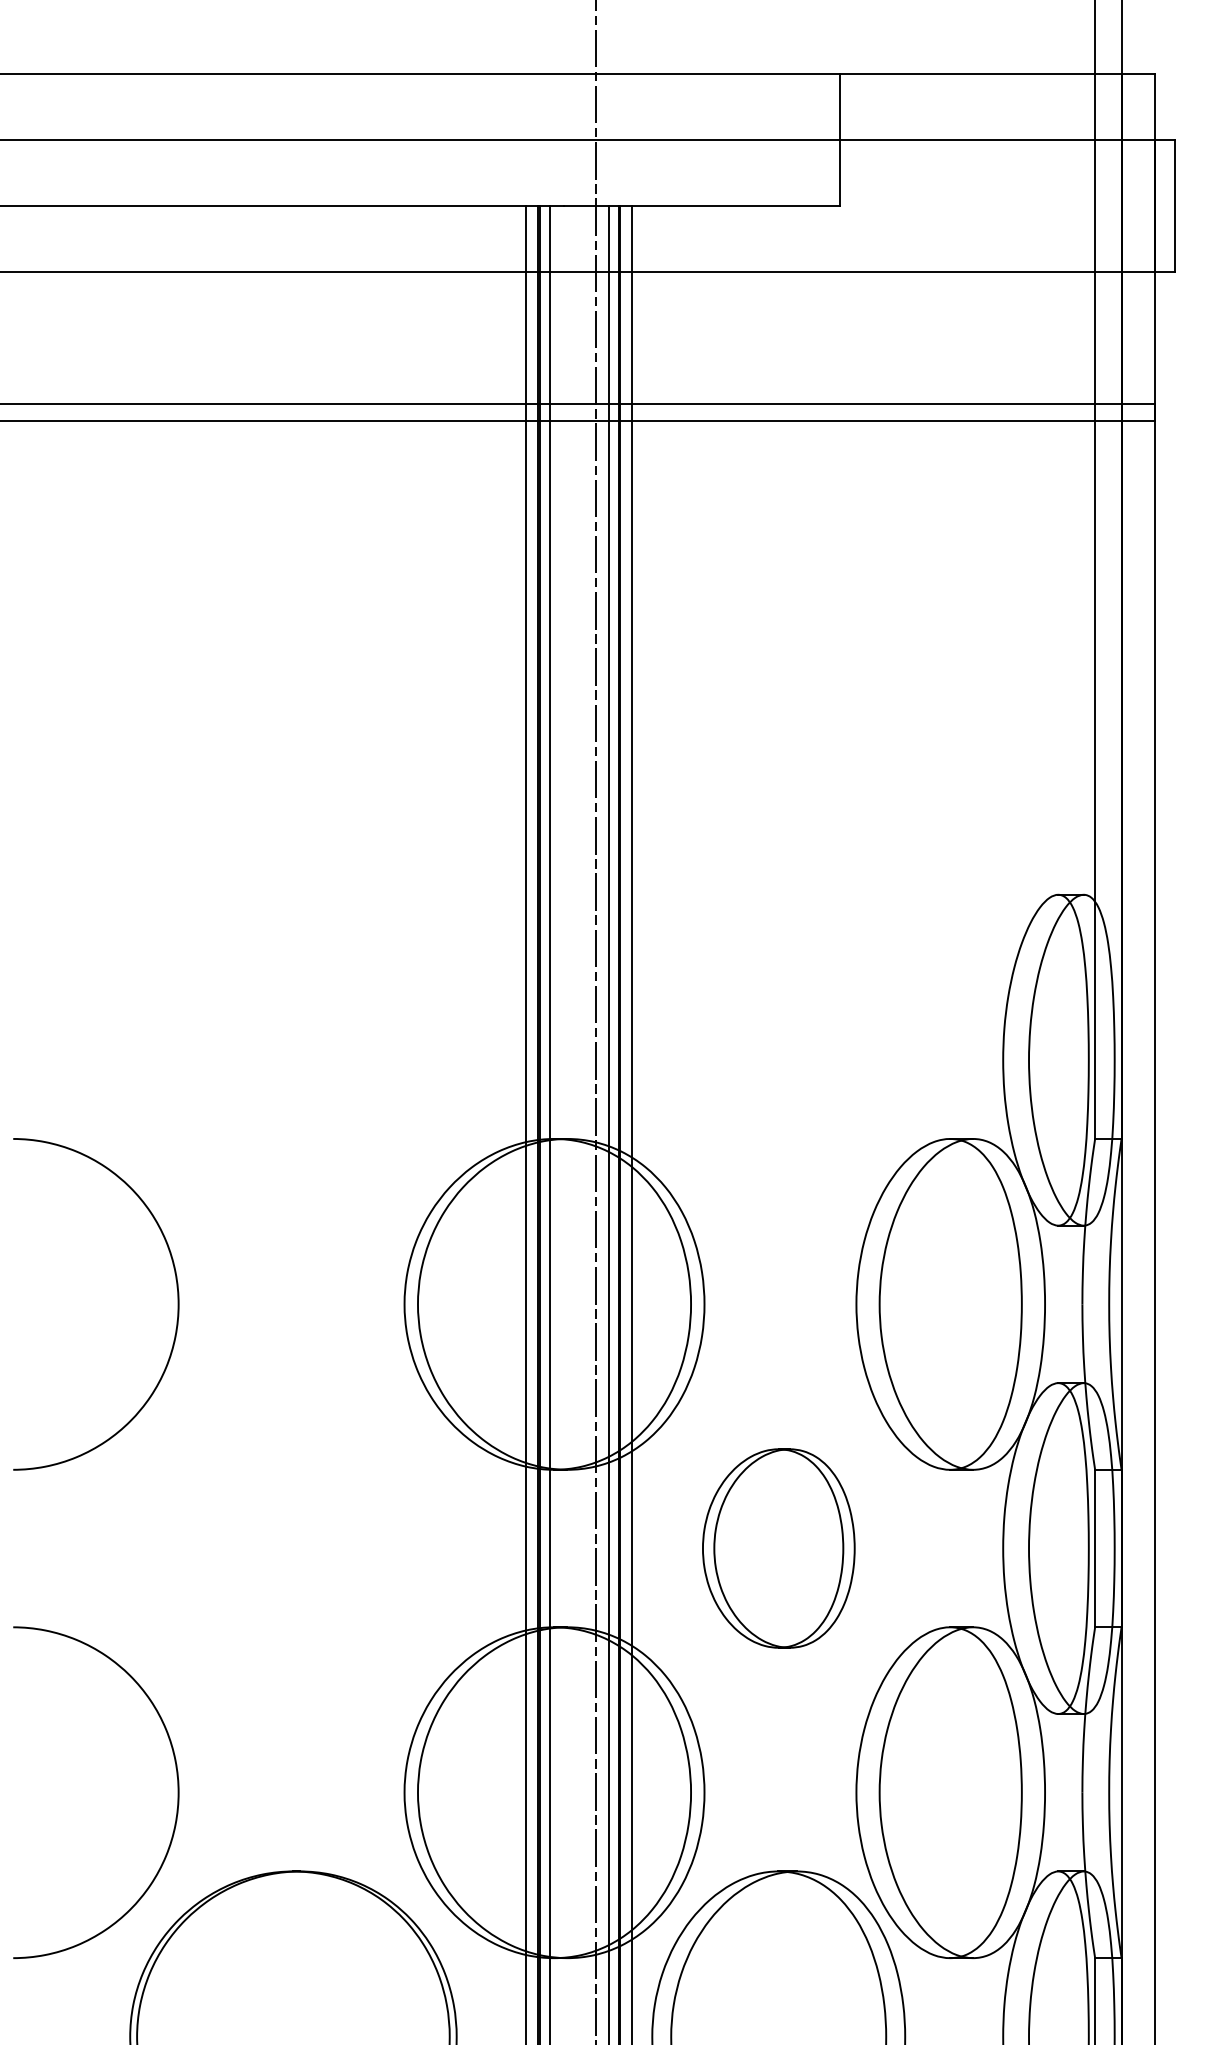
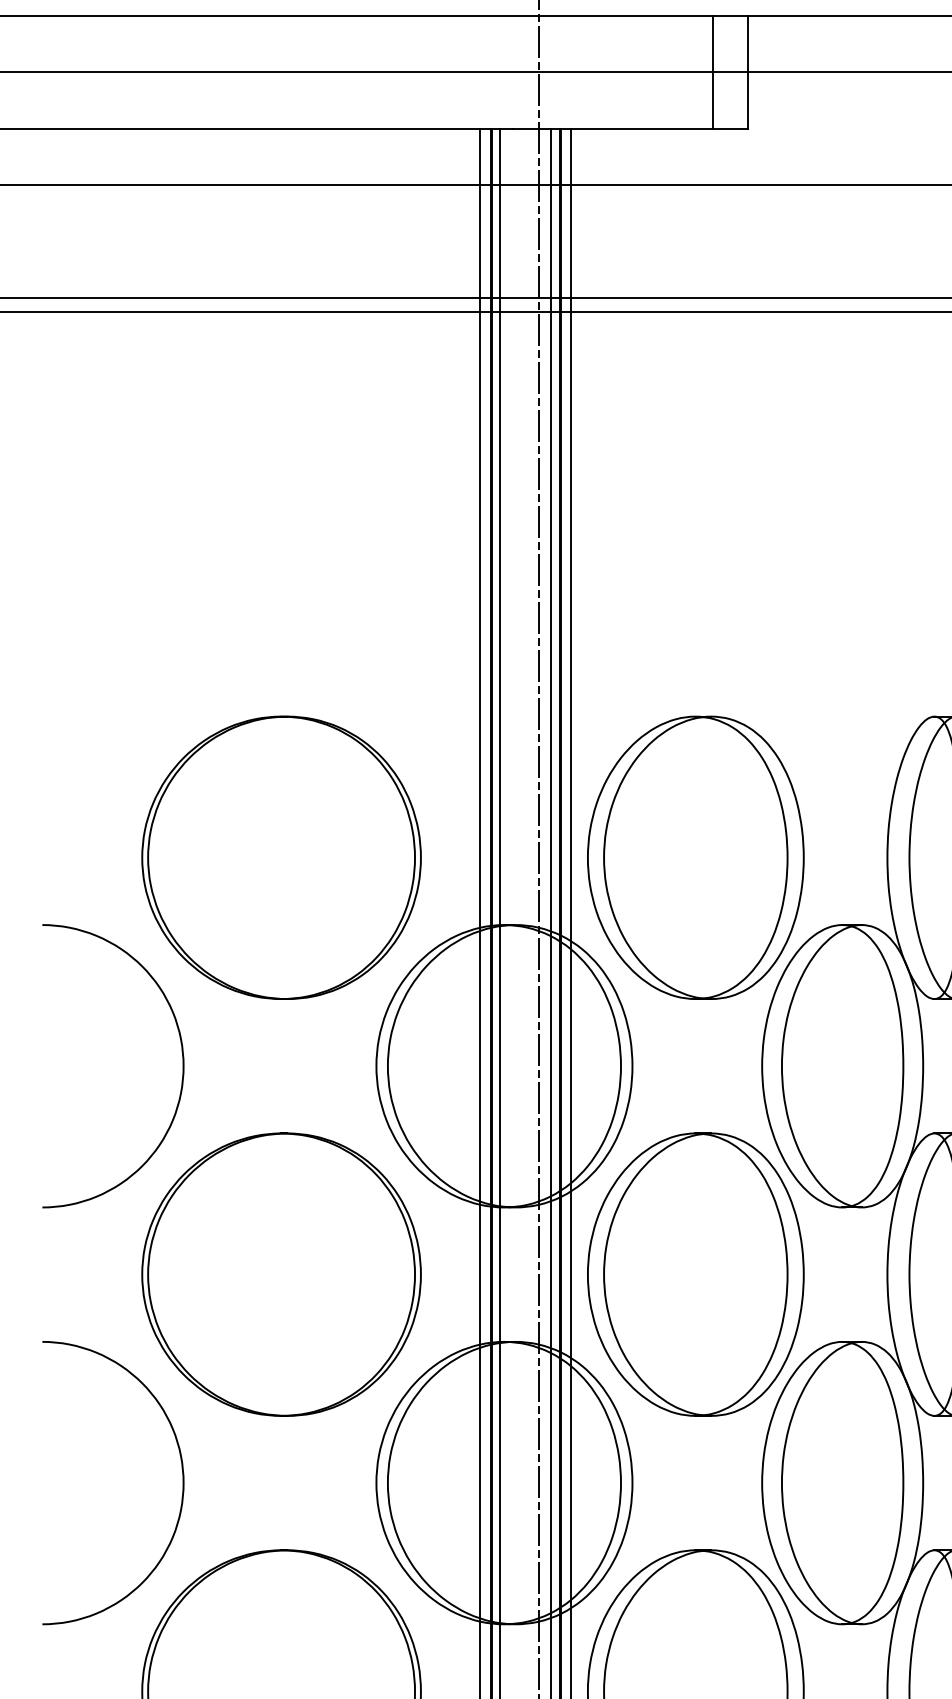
line: (799, 139) -> (713, 71), added
part: (293, 1059) -> (281, 857), added
part: (778, 1059) -> (695, 857), added
part: (293, 1548) -> (281, 1274), added
part: (778, 1548) -> (695, 1274), size x1.67

